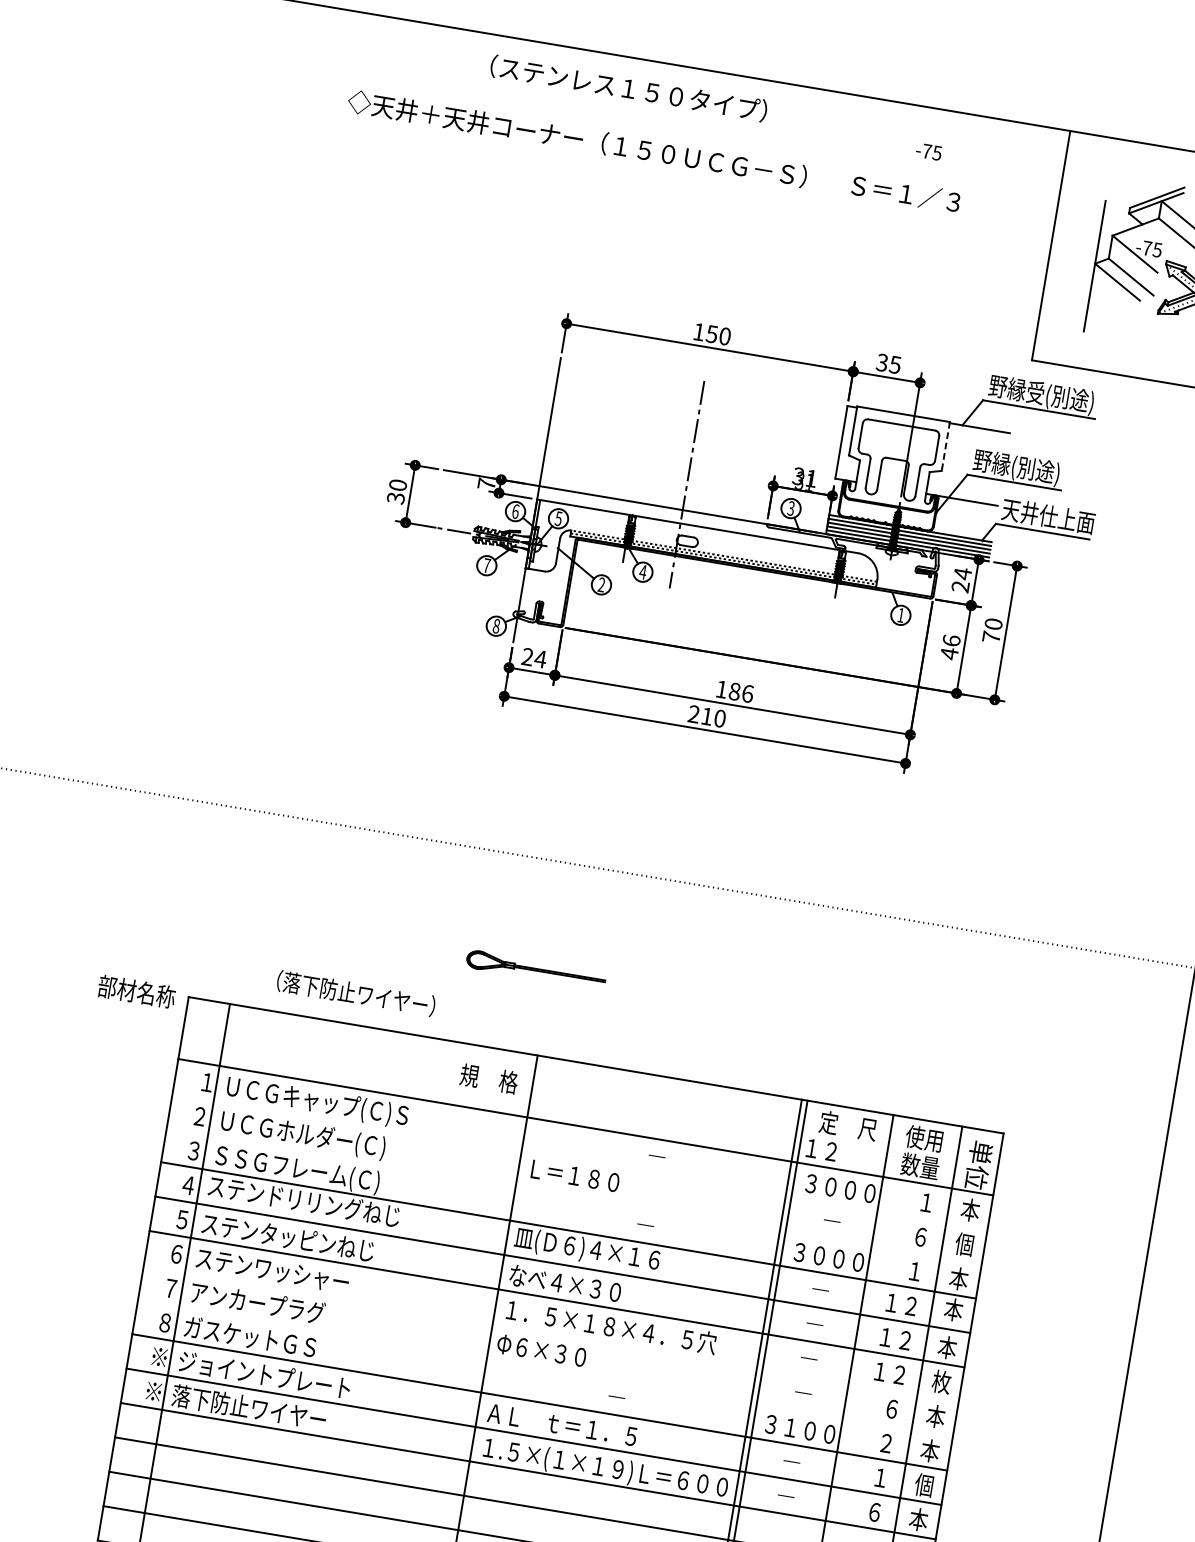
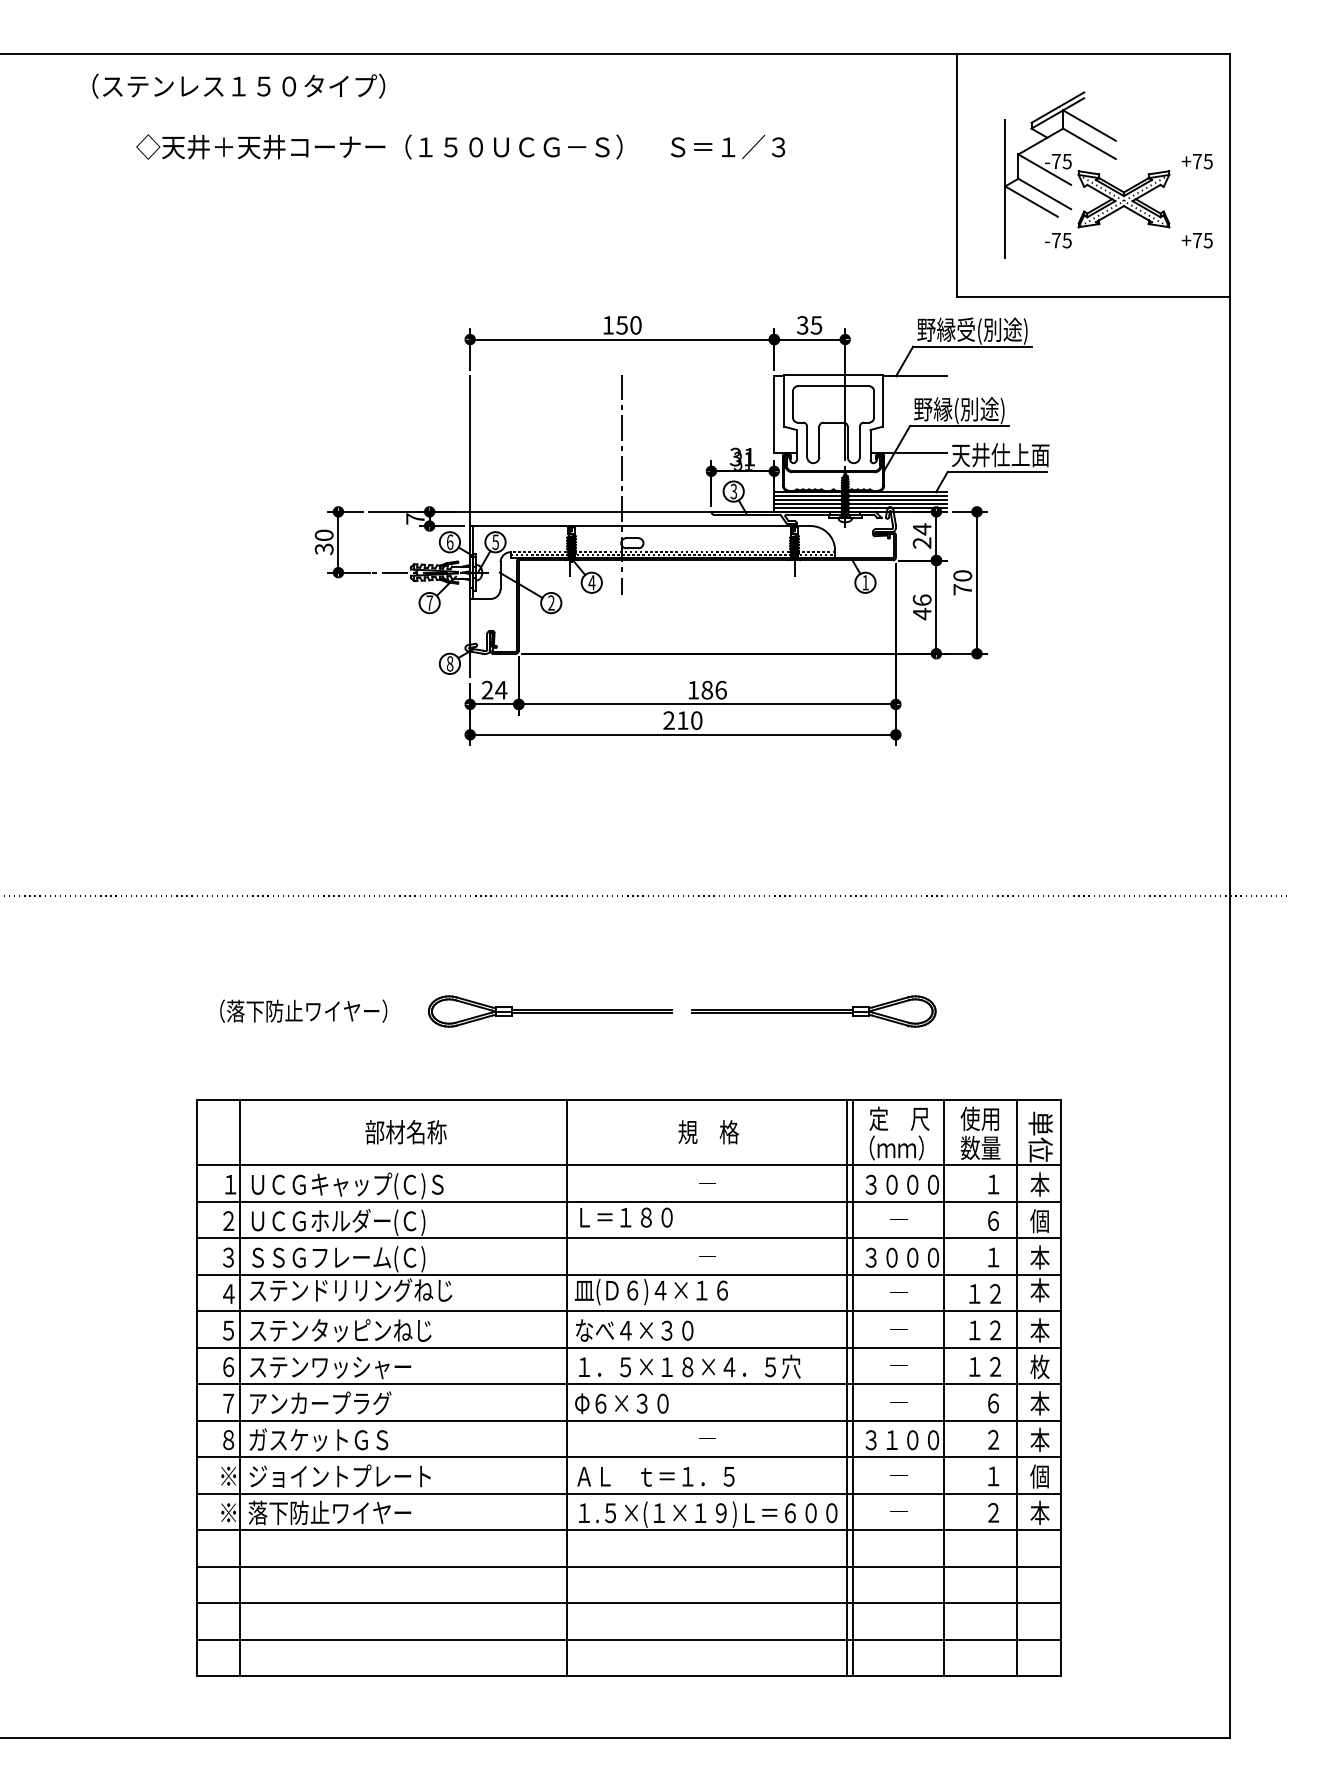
text: (628, 87) -> (238, 85), moved
text: (653, 151) -> (460, 146), moved
text: (929, 151) -> (1058, 240), moved
line: (945, 446) -> (882, 400), dashed -> solid
part: (536, 969) -> (550, 1011), size x1.67
text: (136, 992) -> (405, 1132), moved
text: (356, 992) -> (303, 1010), moved
part: (784, 1011) -> (813, 1011), added
text: (488, 1079) -> (708, 1132), moved
text: (836, 1151) -> (891, 1147), １２ -> （ｍｍ）
line: (579, 1161) -> (628, 1201), added
line: (574, 1196) -> (628, 1238), added
line: (551, 1333) -> (628, 1384), added
line: (545, 1367) -> (628, 1420), added
text: (874, 1511) -> (993, 1512), ６ -> ２

